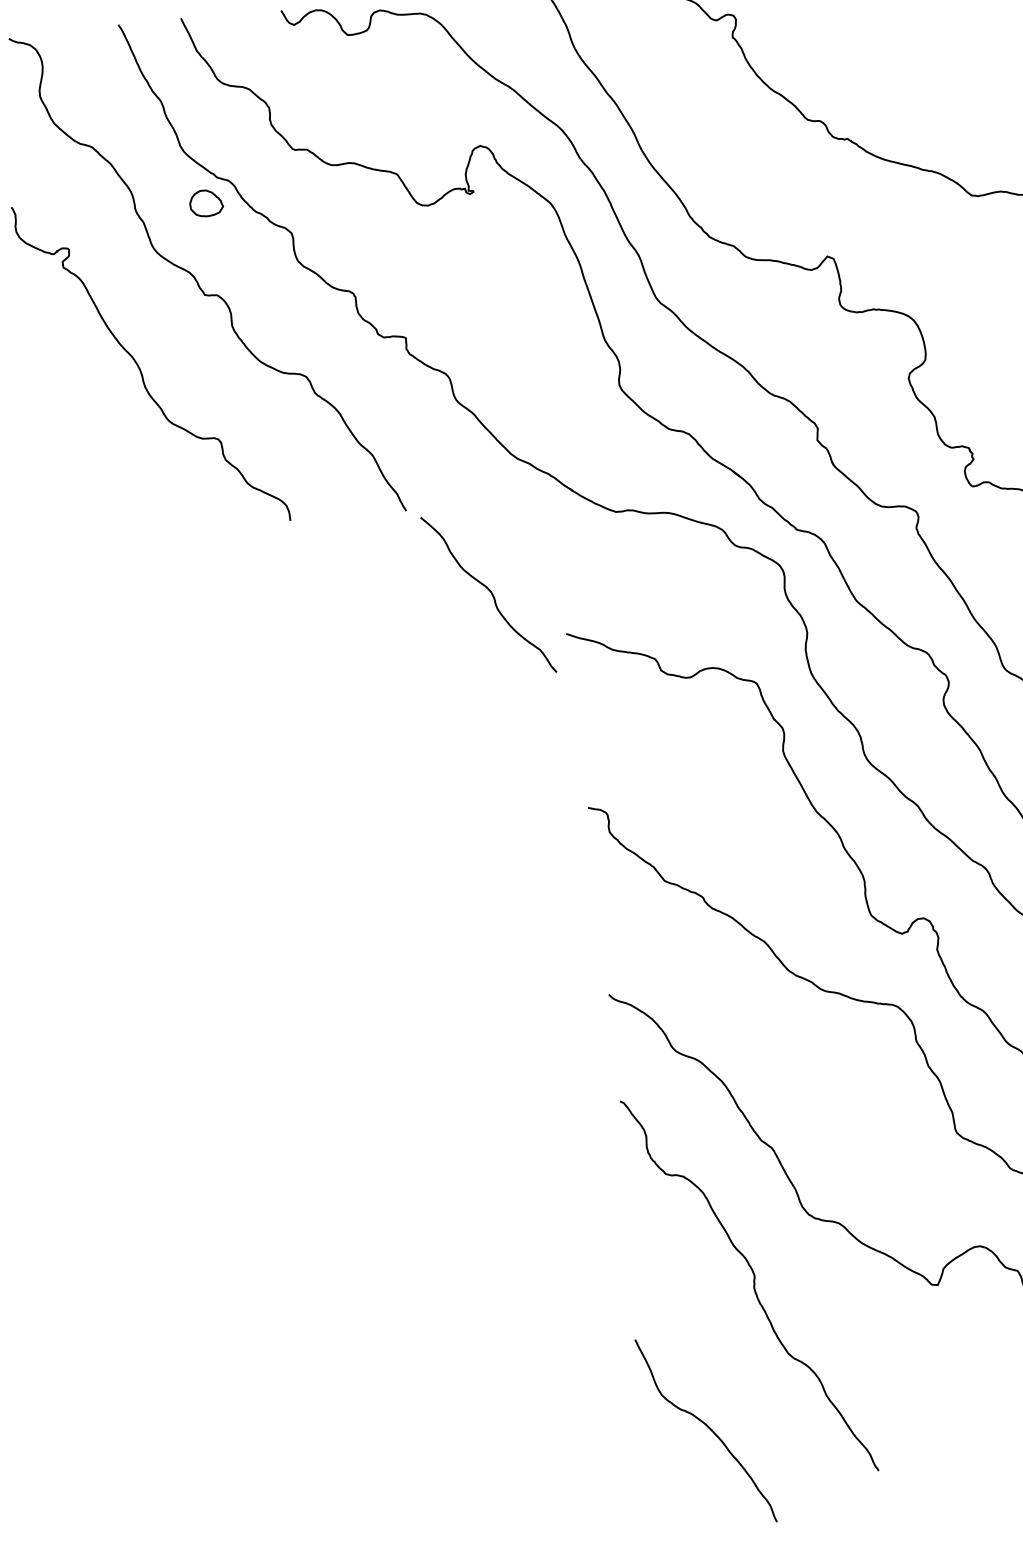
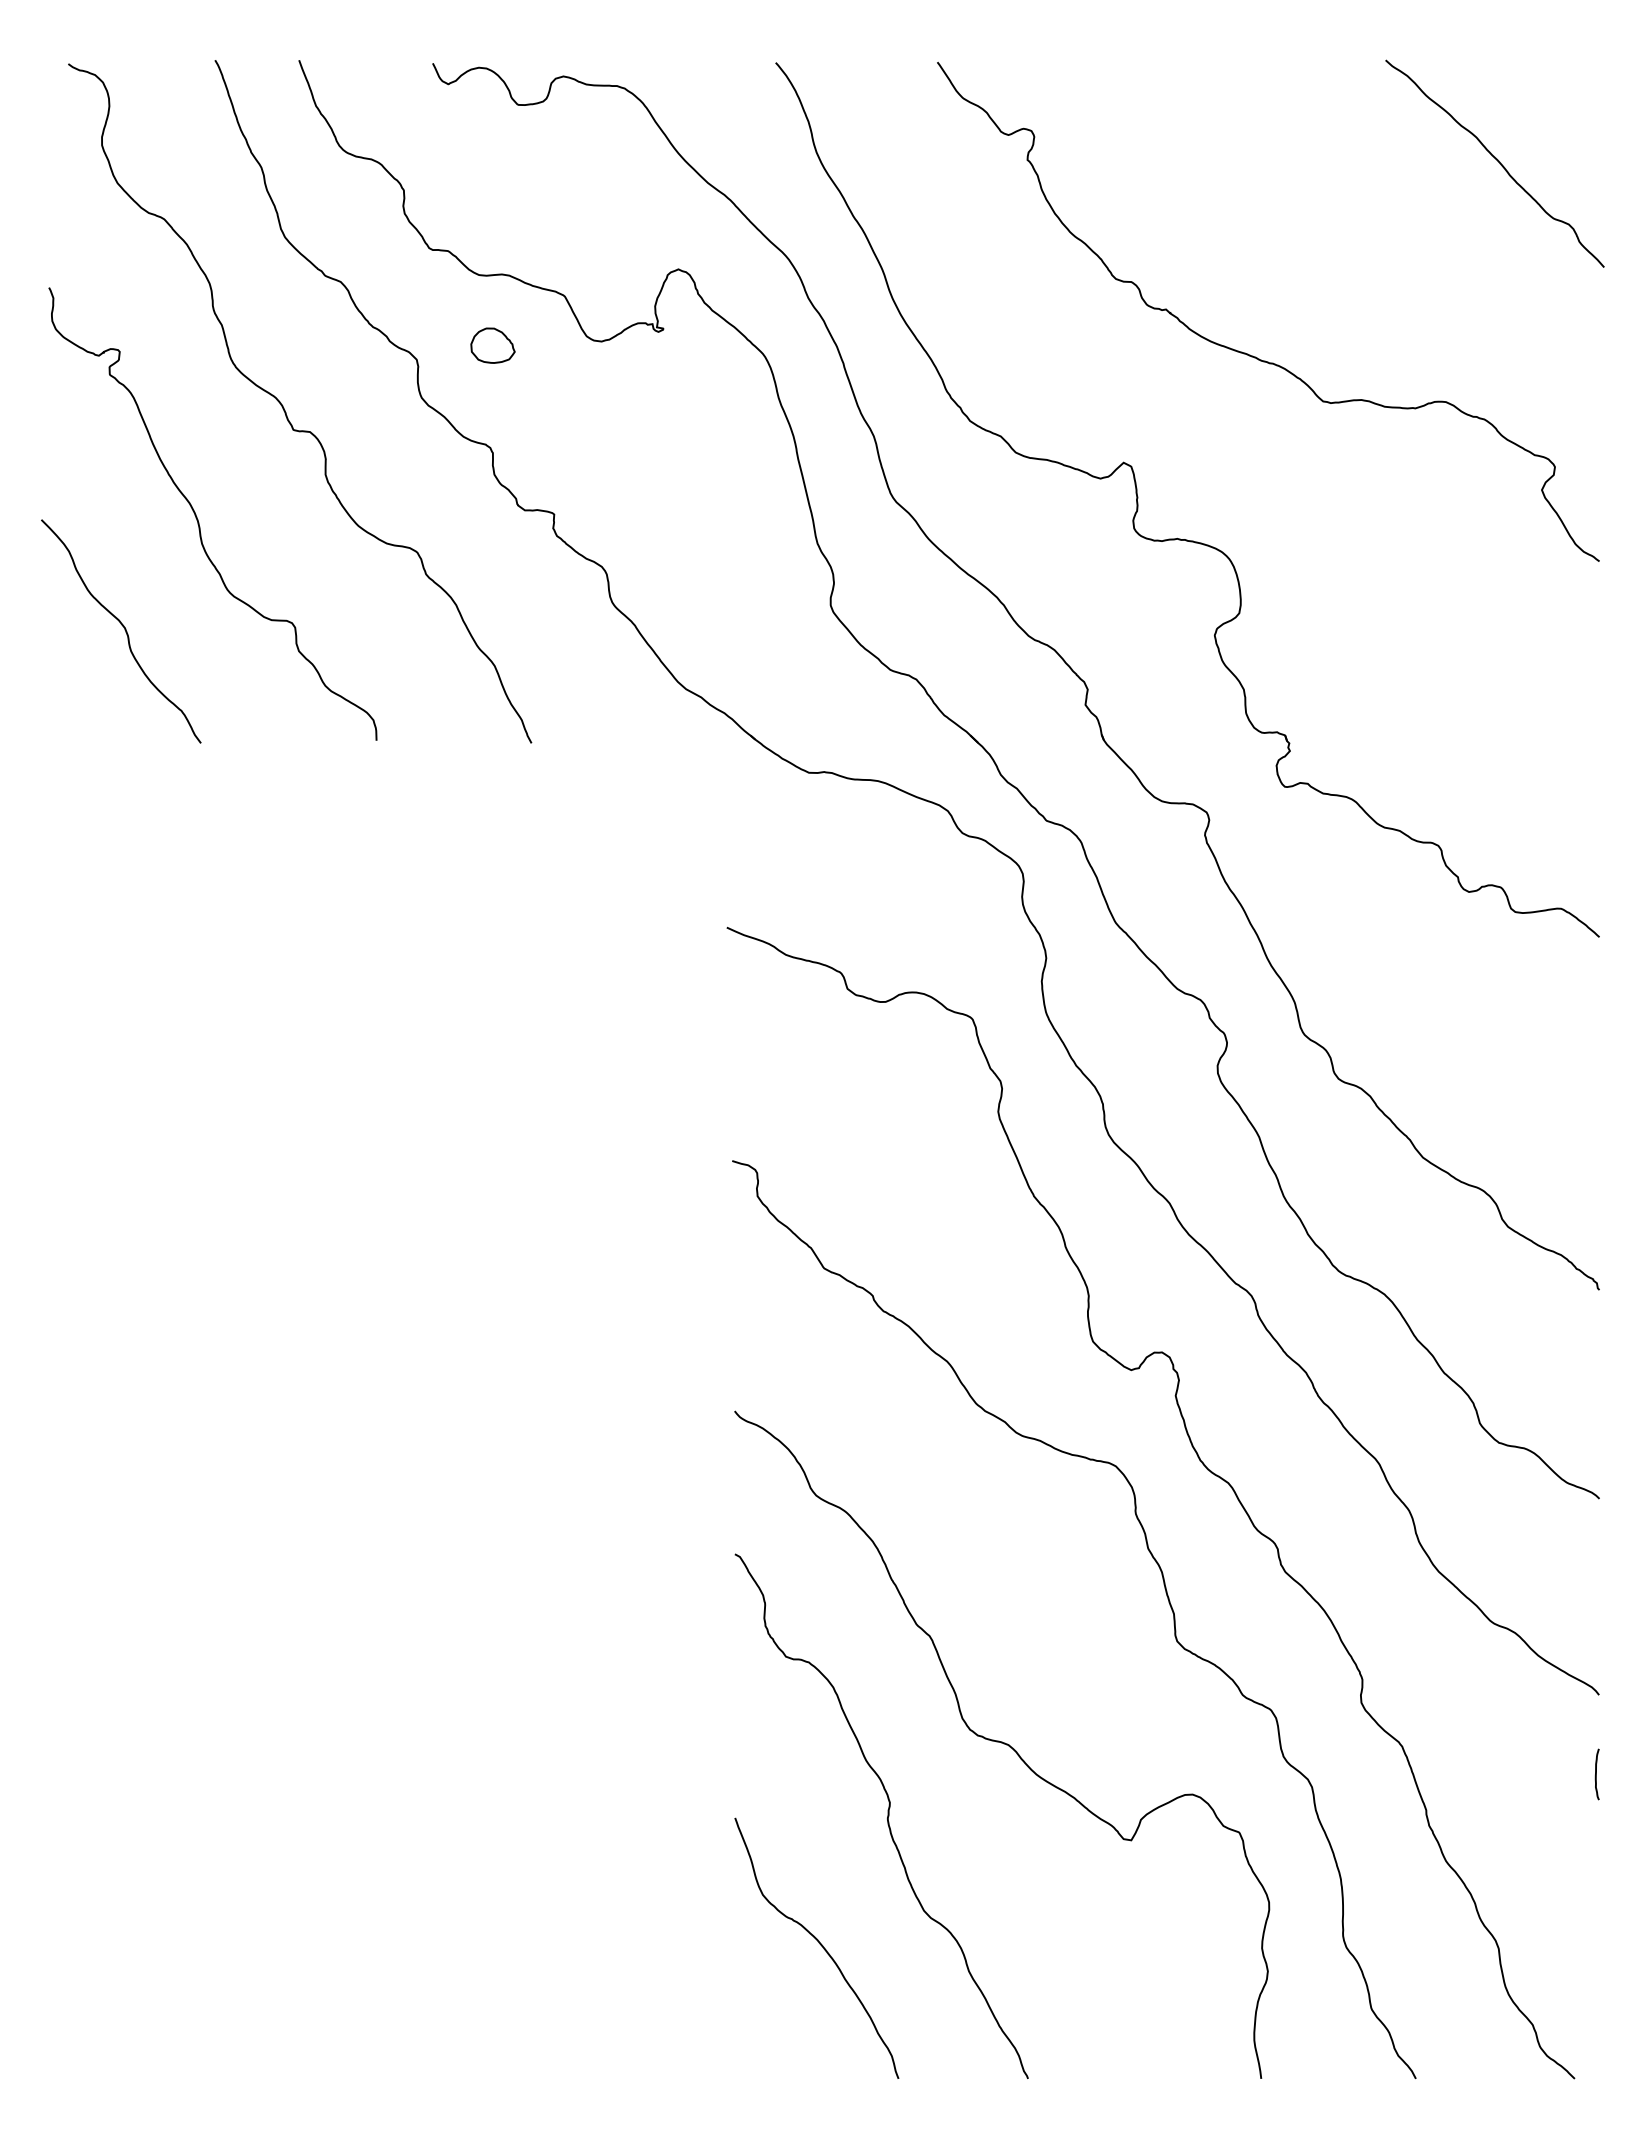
part: (206, 203) -> (492, 345), moved
curve: (491, 593) -> (124, 630), moved
curve: (707, 1427) -> (819, 1944), moved

